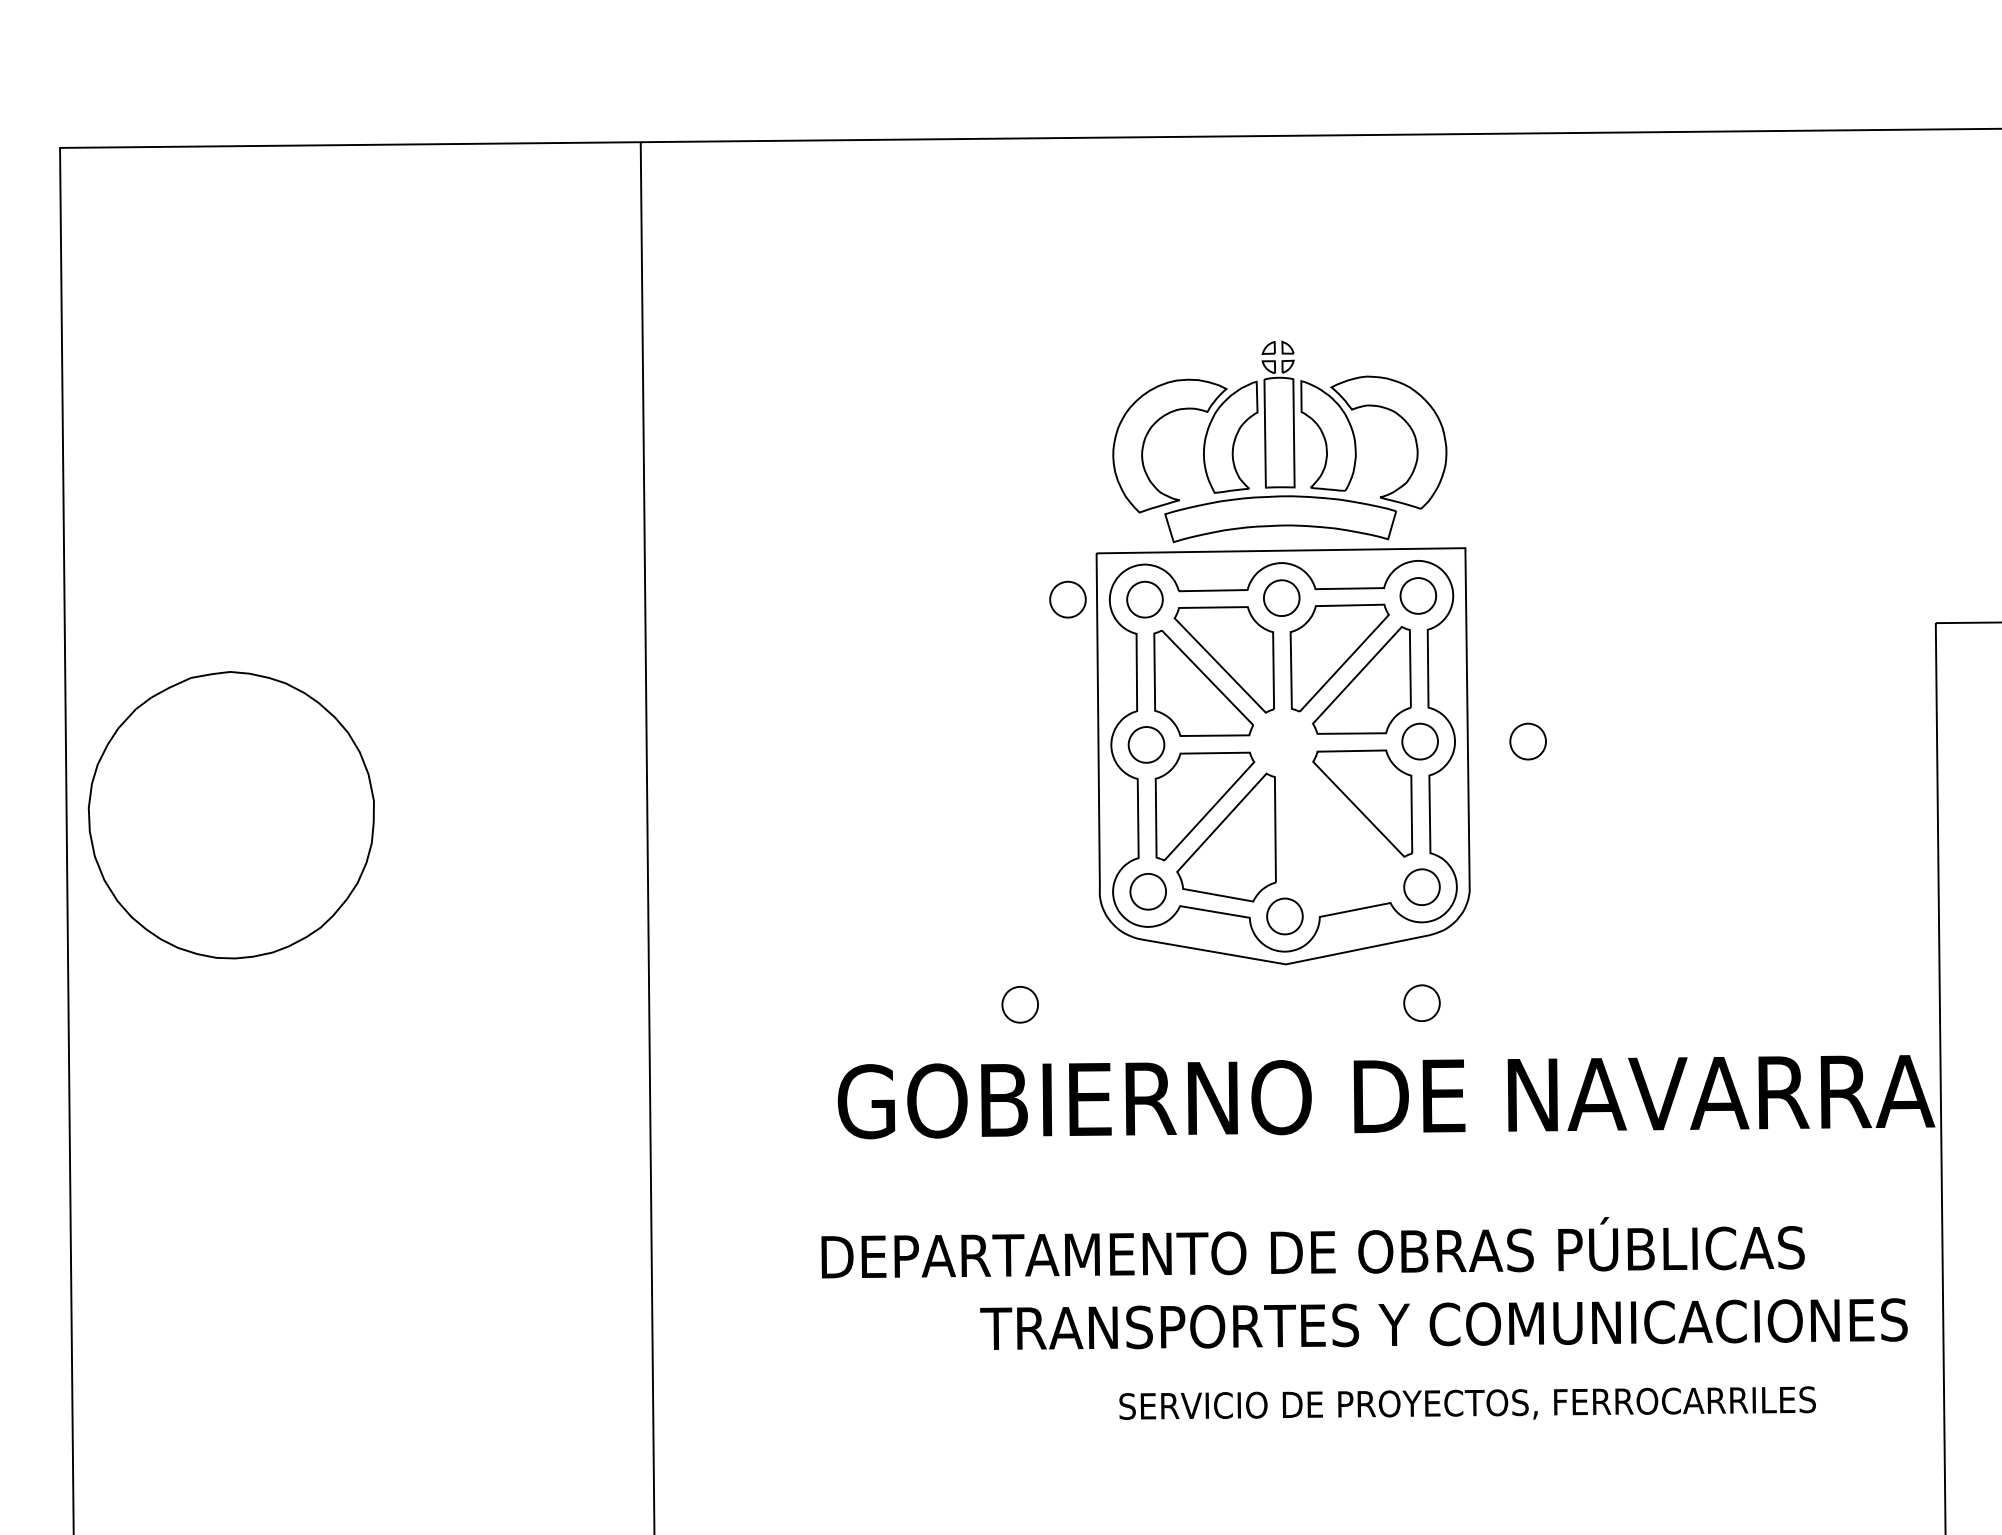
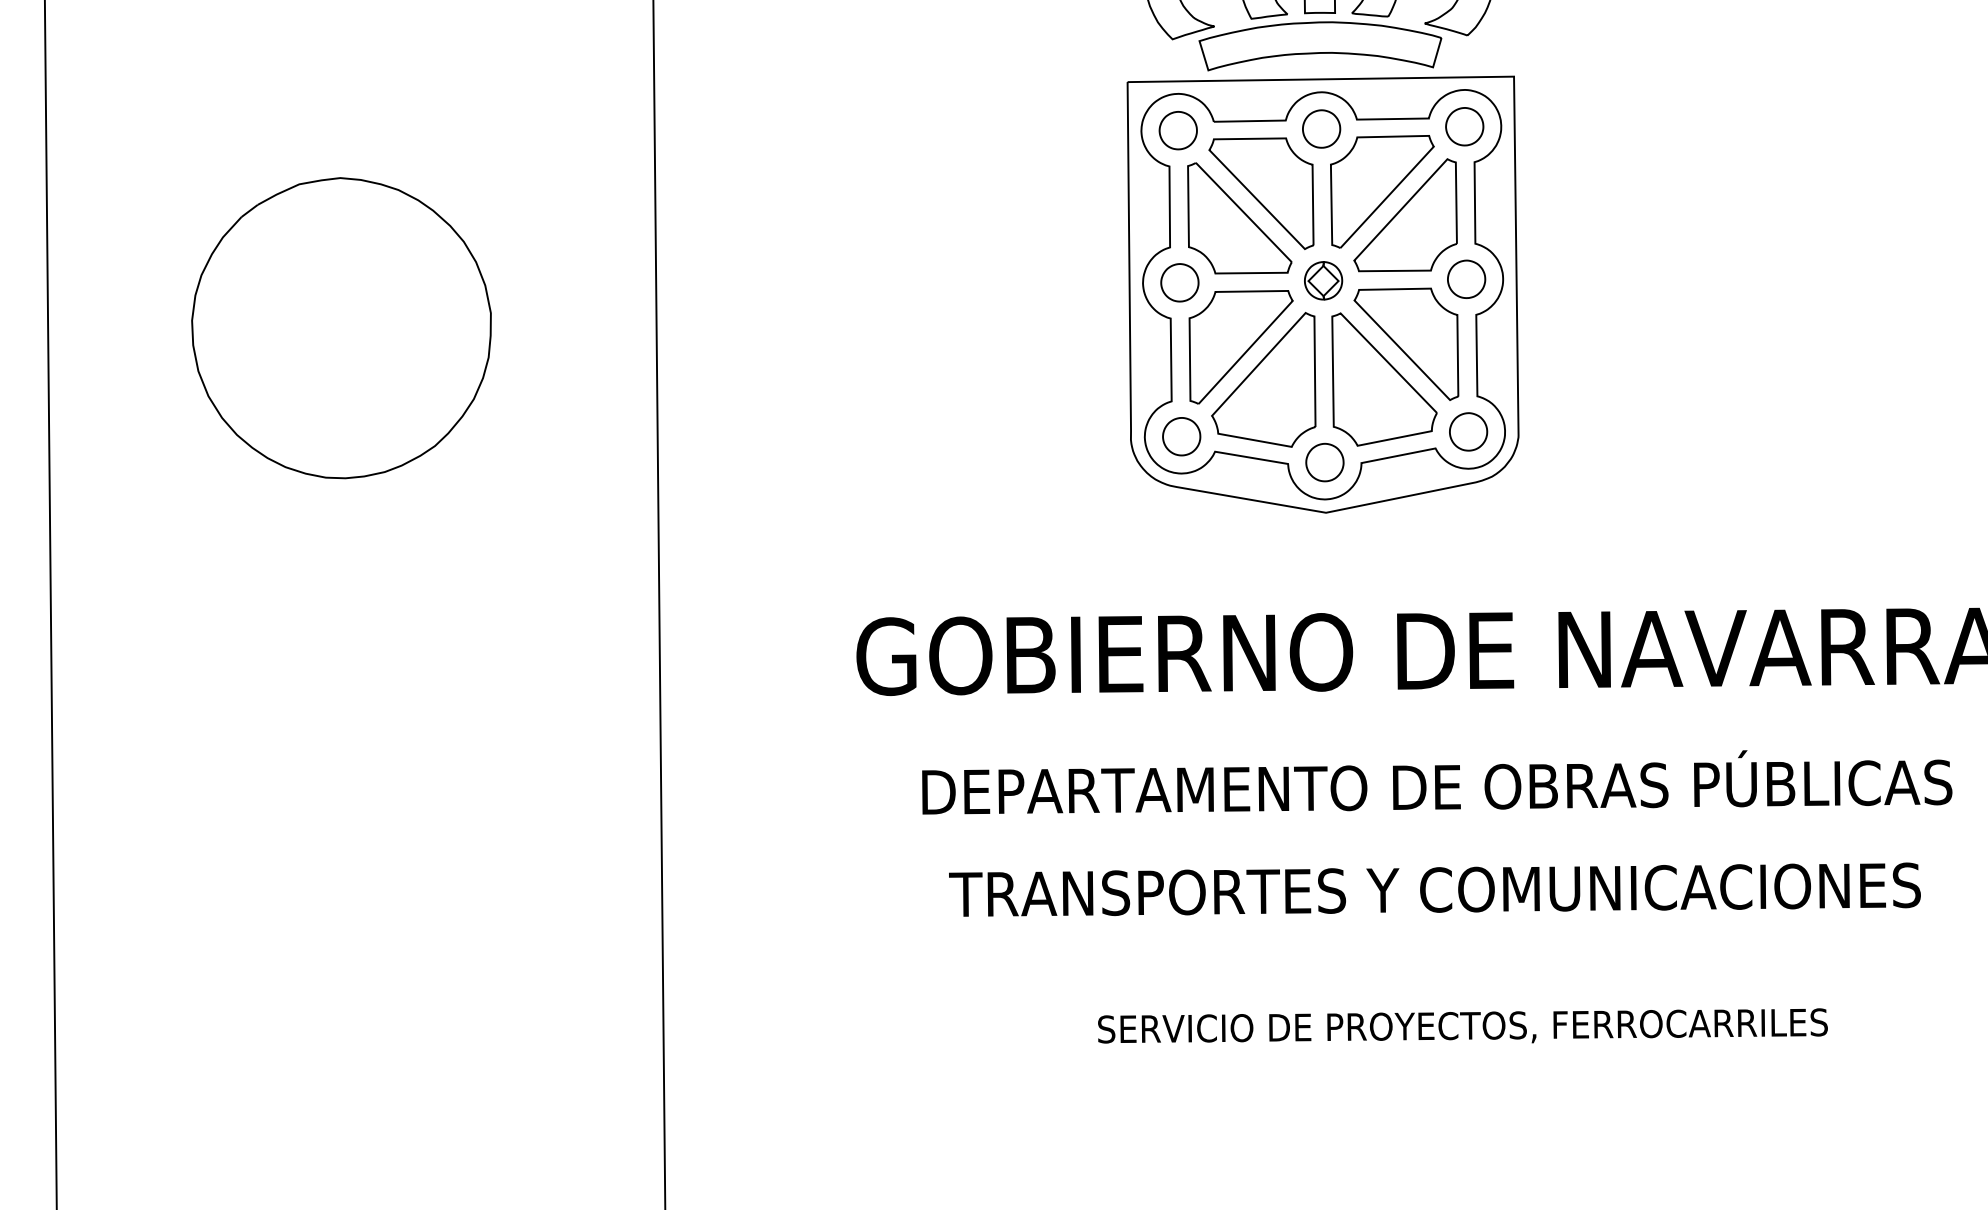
part: (1067, 599) -> (1097, 130), removed
part: (1527, 741) -> (1579, 279), removed
part: (1283, 742) -> (1323, 280), added
part: (230, 815) -> (340, 328), moved
part: (1341, 837) -> (1384, 379), added
part: (1421, 1002) -> (1468, 552), removed
part: (1019, 1004) -> (1046, 554), removed
text: (1312, 1247) -> (1436, 782), moved
text: (1443, 1323) -> (1434, 889), moved
text: (1467, 1402) -> (1462, 1025), moved

